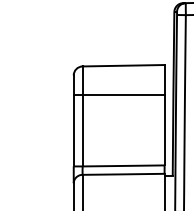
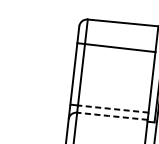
line: (122, 165) -> (112, 108), solid -> dashed
line: (122, 174) -> (111, 116), solid -> dashed

